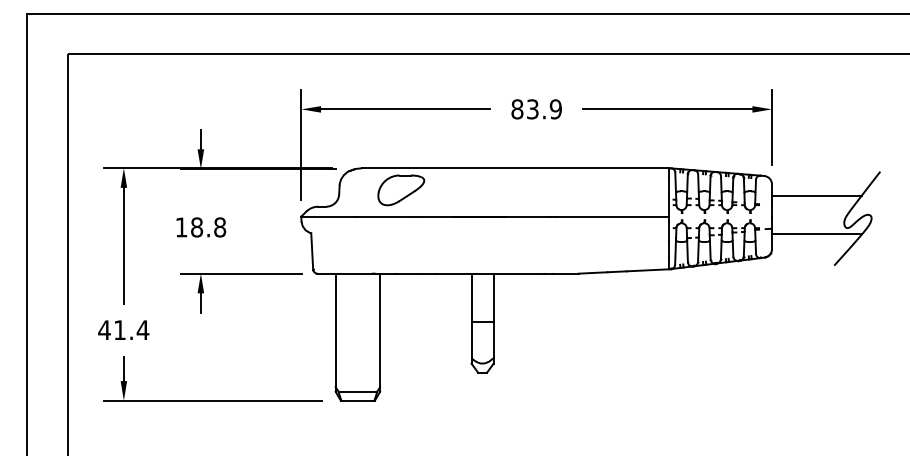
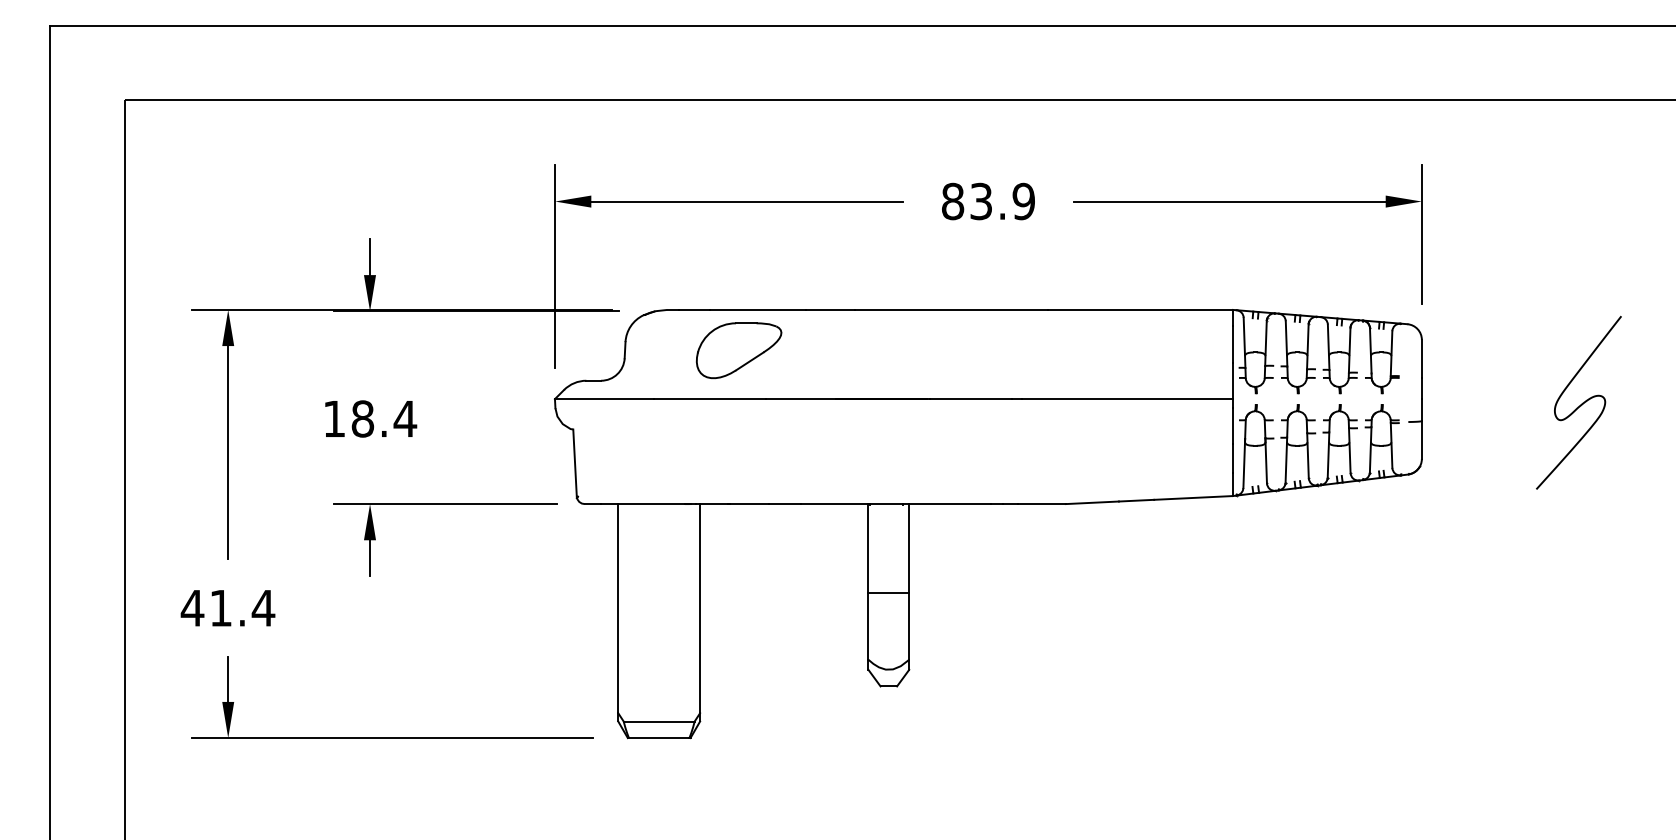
line: (816, 195) -> (1503, 360), removed
text: (219, 227) -> (404, 419), 18.8 -> 18.4
line: (817, 234) -> (1505, 431), removed

